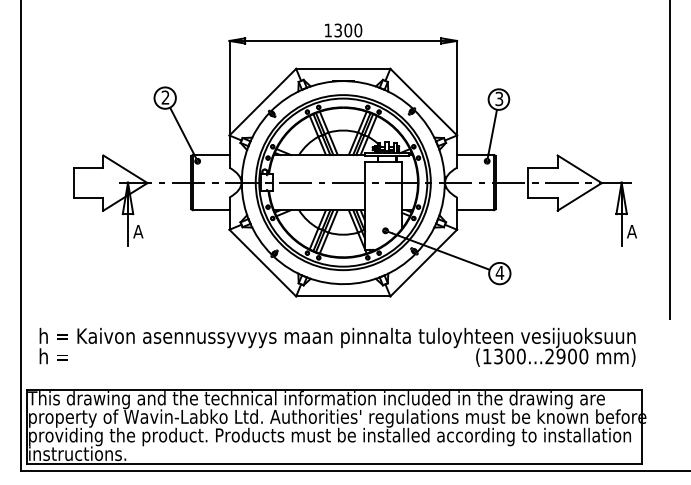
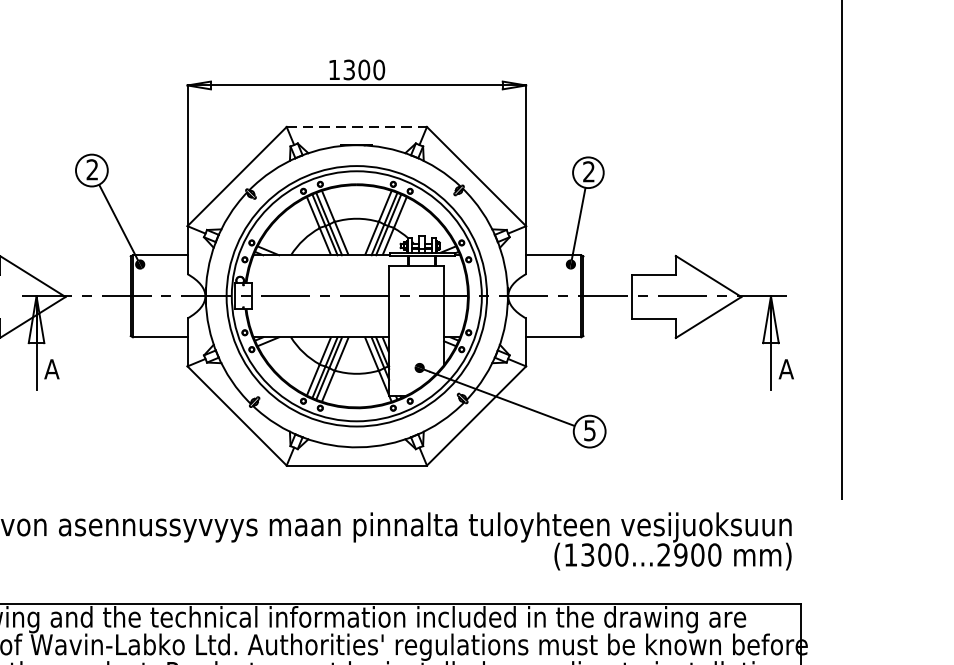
line: (343, 68) -> (357, 126), solid -> dashed
text: (499, 99) -> (589, 172), 3 -> 2
text: (499, 273) -> (589, 431), 4 -> 5

